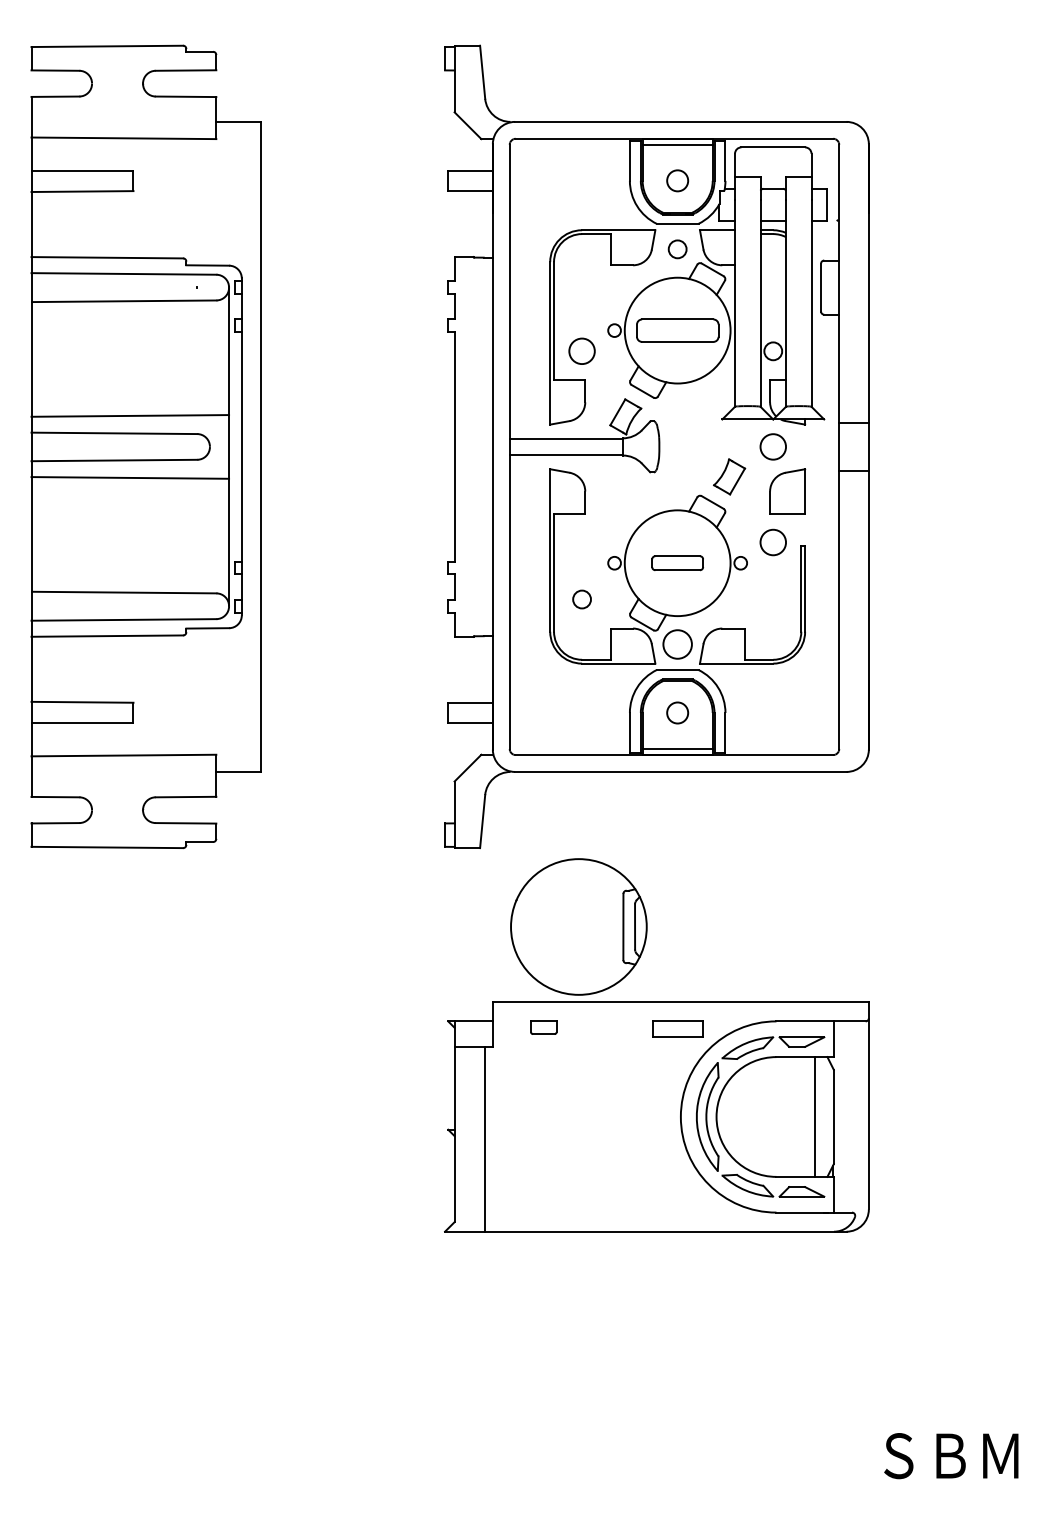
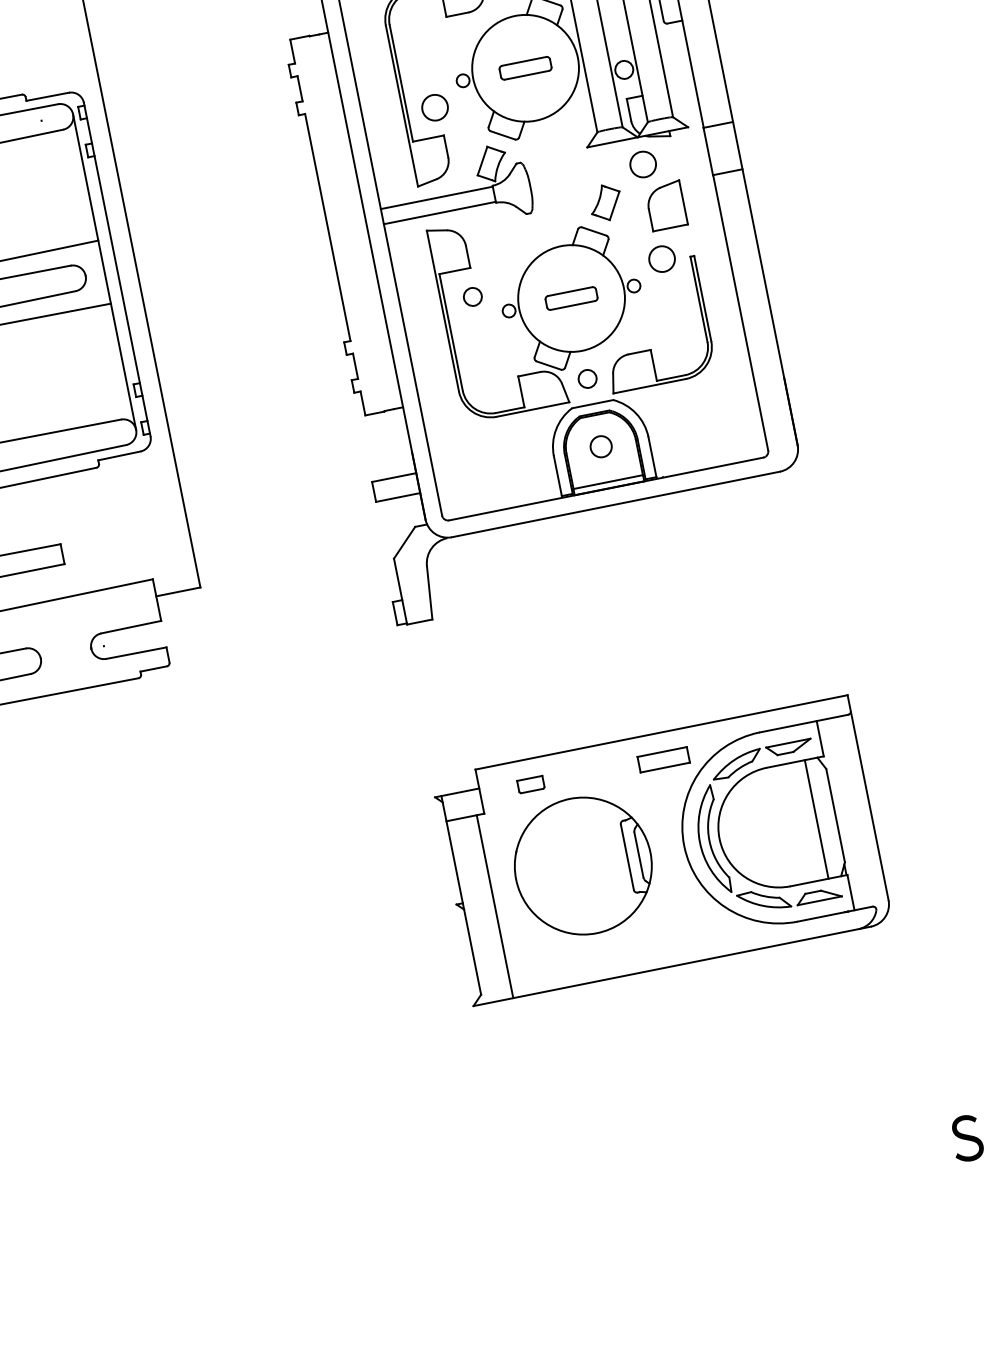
part: (677, 330) -> (525, 68), size x0.62
circle: (581, 599) -> (472, 297), moved
circle: (677, 644) -> (587, 378), size x0.62
part: (578, 926) -> (582, 865), moved

